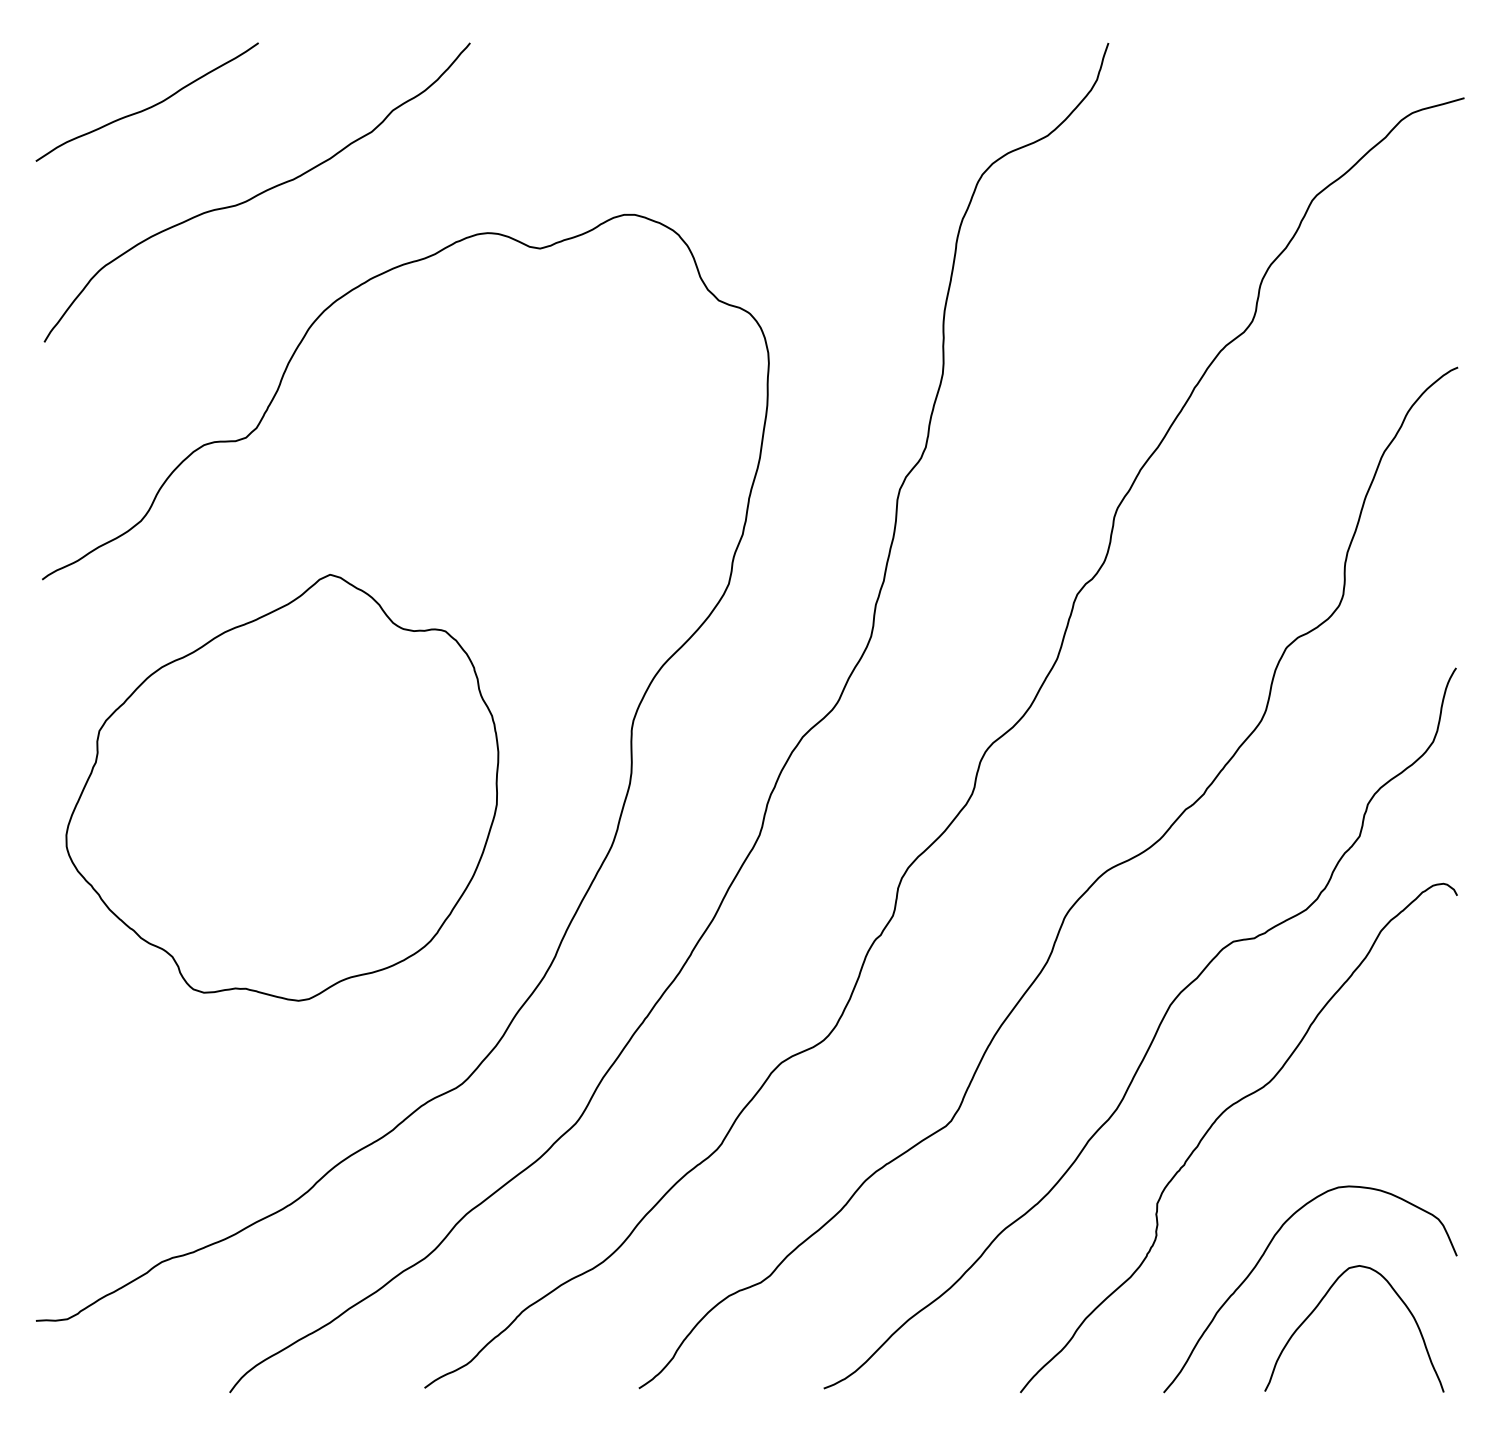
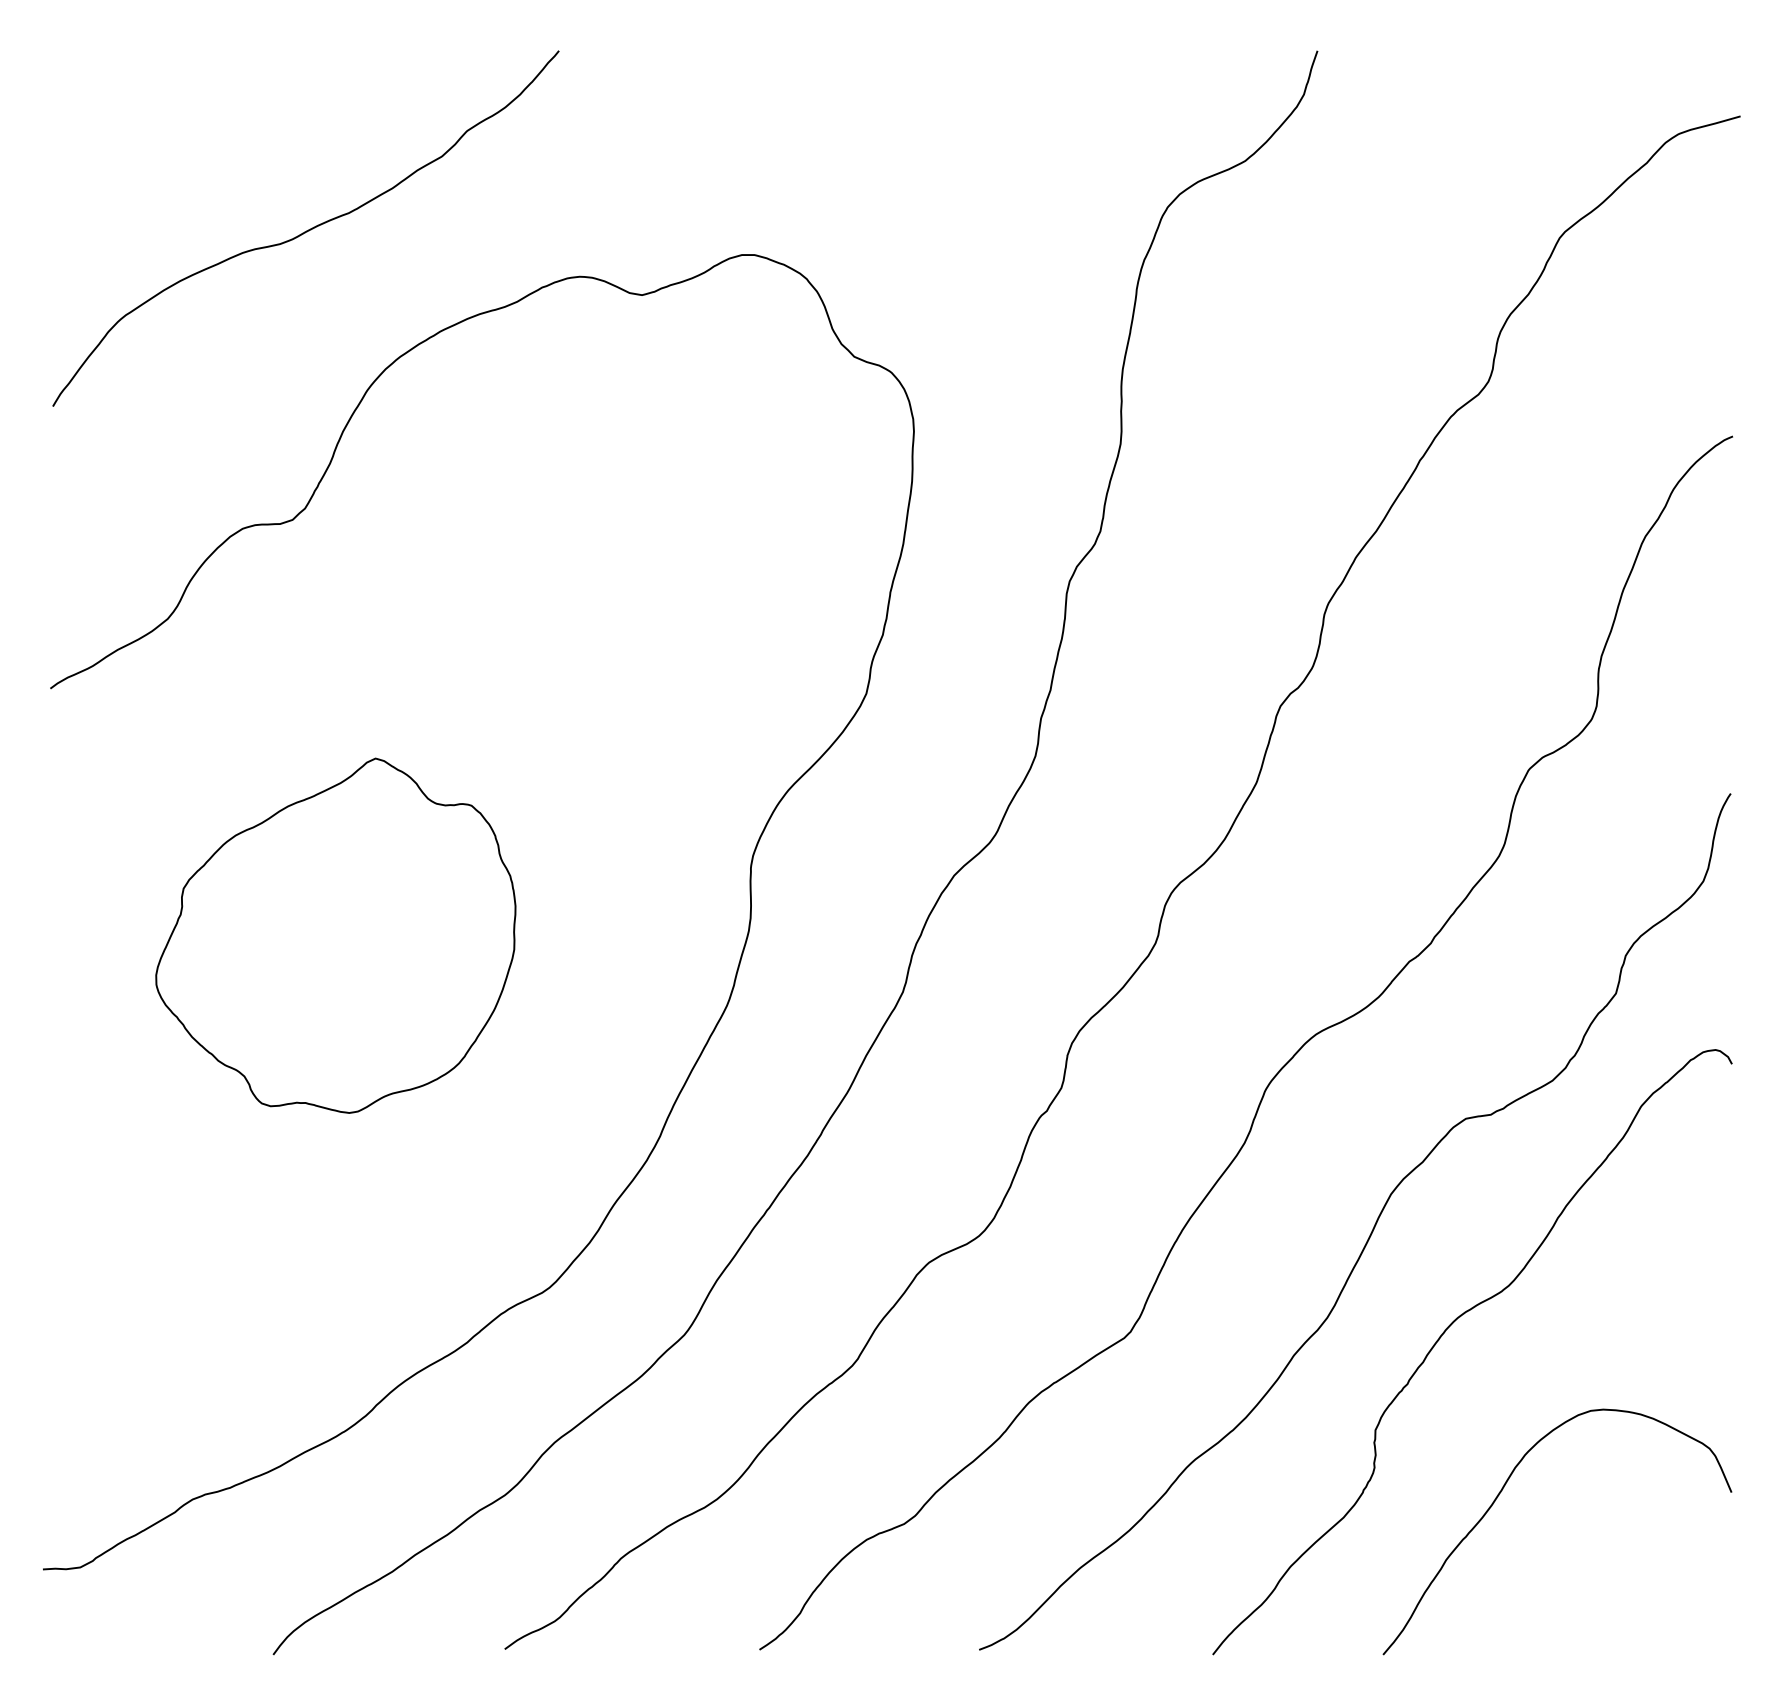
curve: (150, 106) -> (178, 126), removed
part: (282, 787) -> (335, 935), size x0.7
curve: (1320, 1303) -> (1569, 1548), removed

